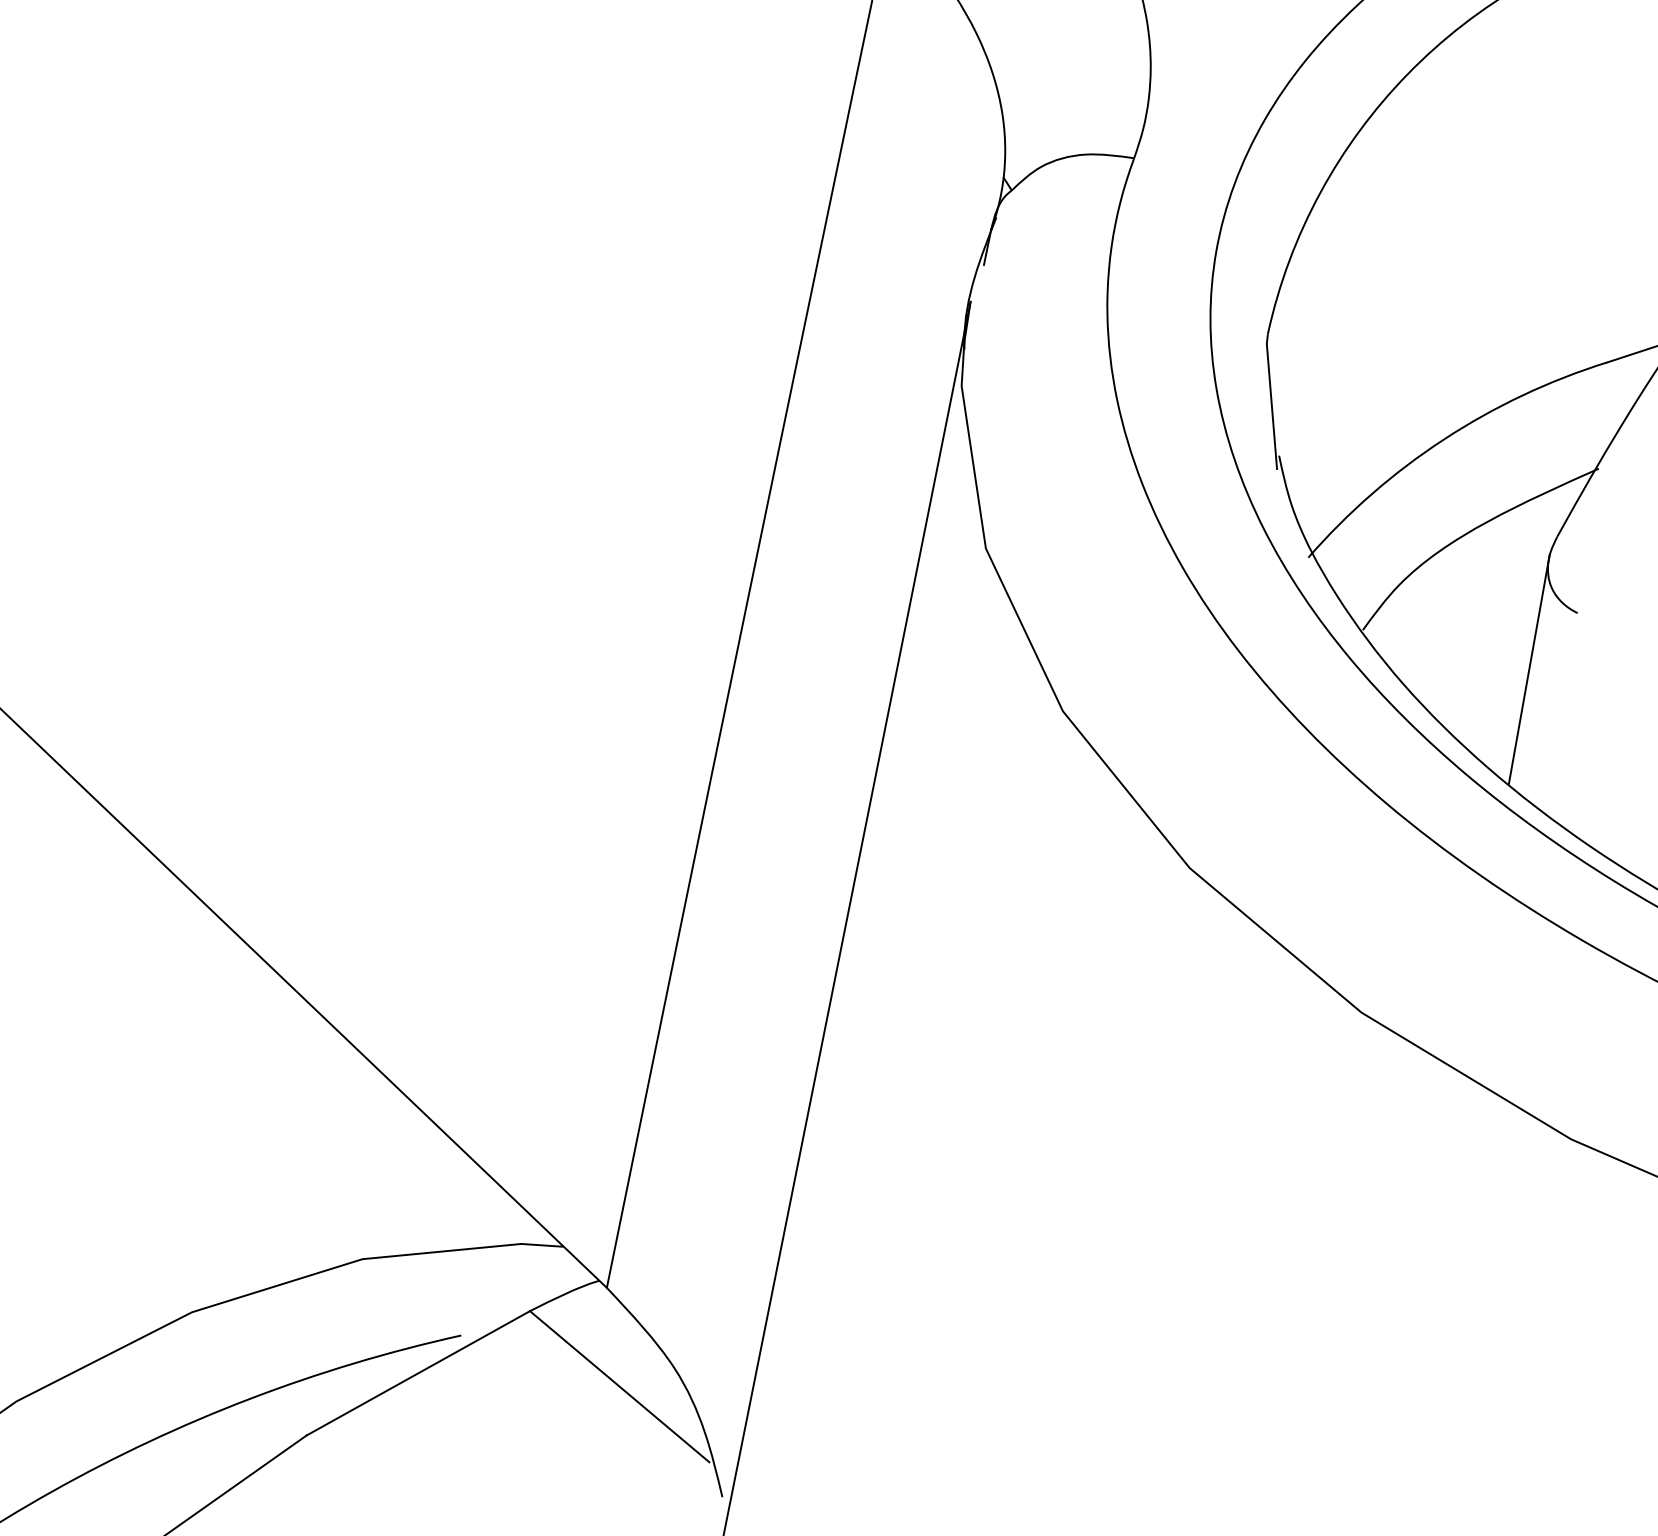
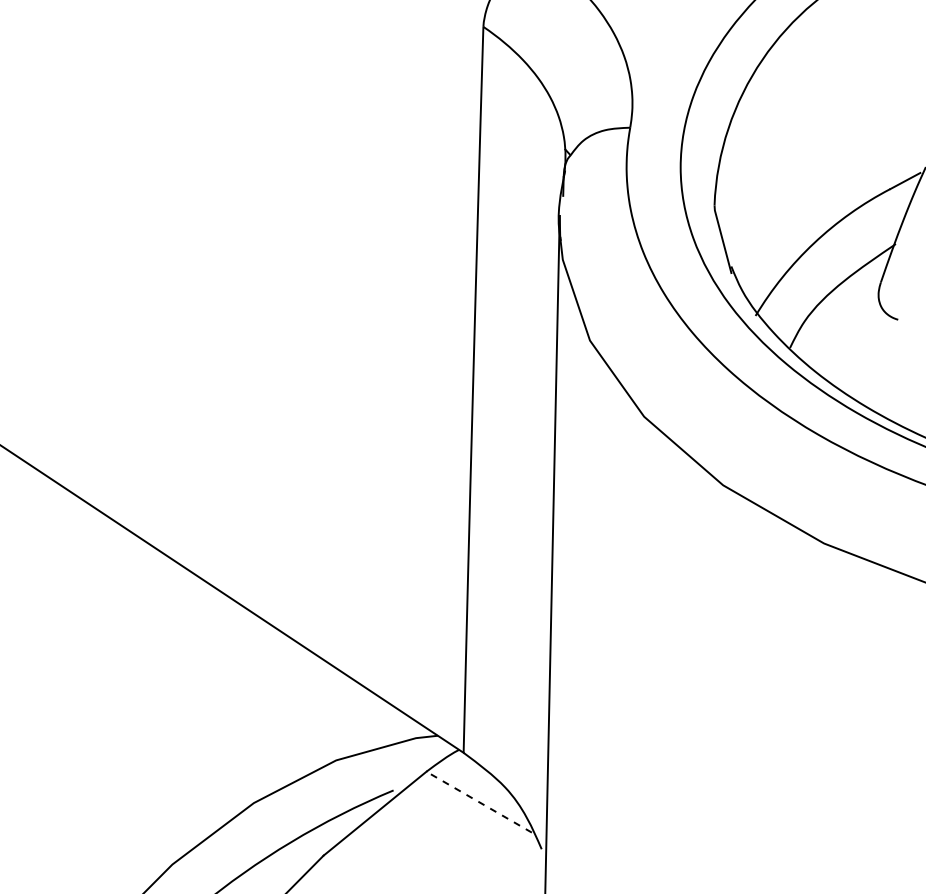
line: (1529, 668) -> (878, 352), removed
line: (620, 1387) -> (479, 802), solid -> dashed

